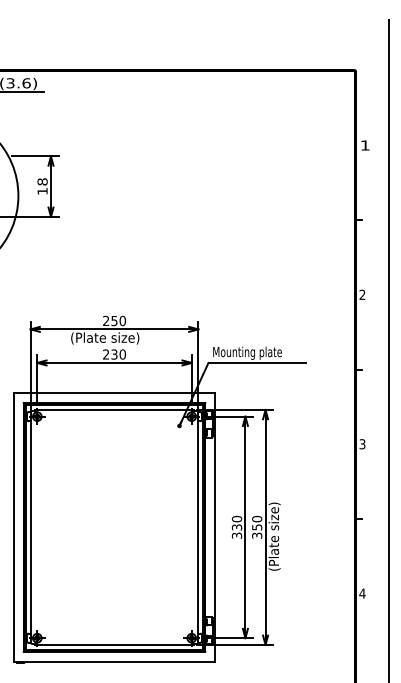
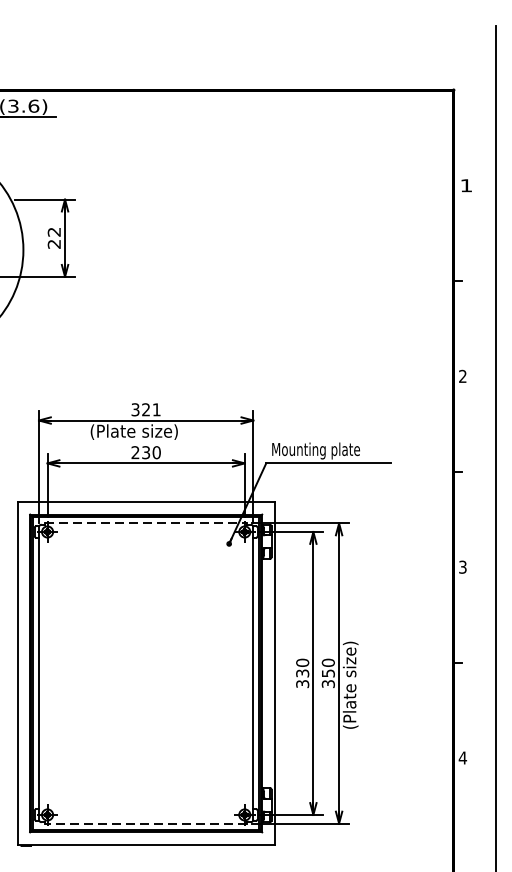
text: (42, 186) -> (54, 238), 18 -> 22
text: (114, 320) -> (146, 409), 250 -> 321
line: (115, 409) -> (147, 522), solid -> dashed
line: (114, 644) -> (146, 822), solid -> dashed

